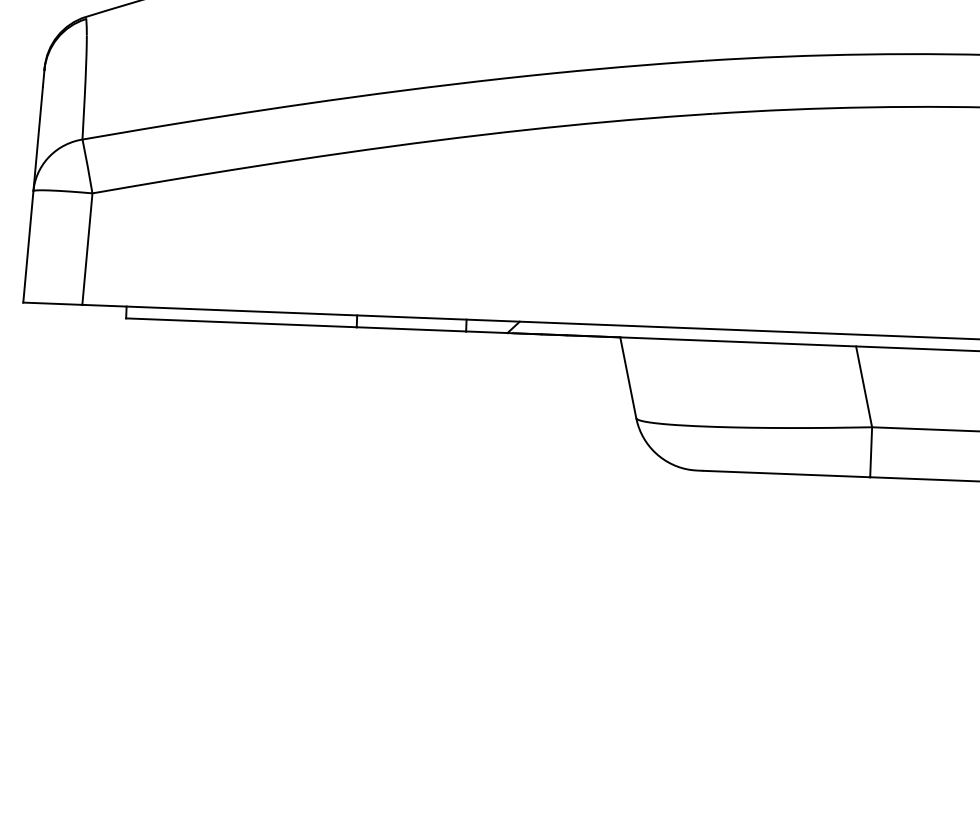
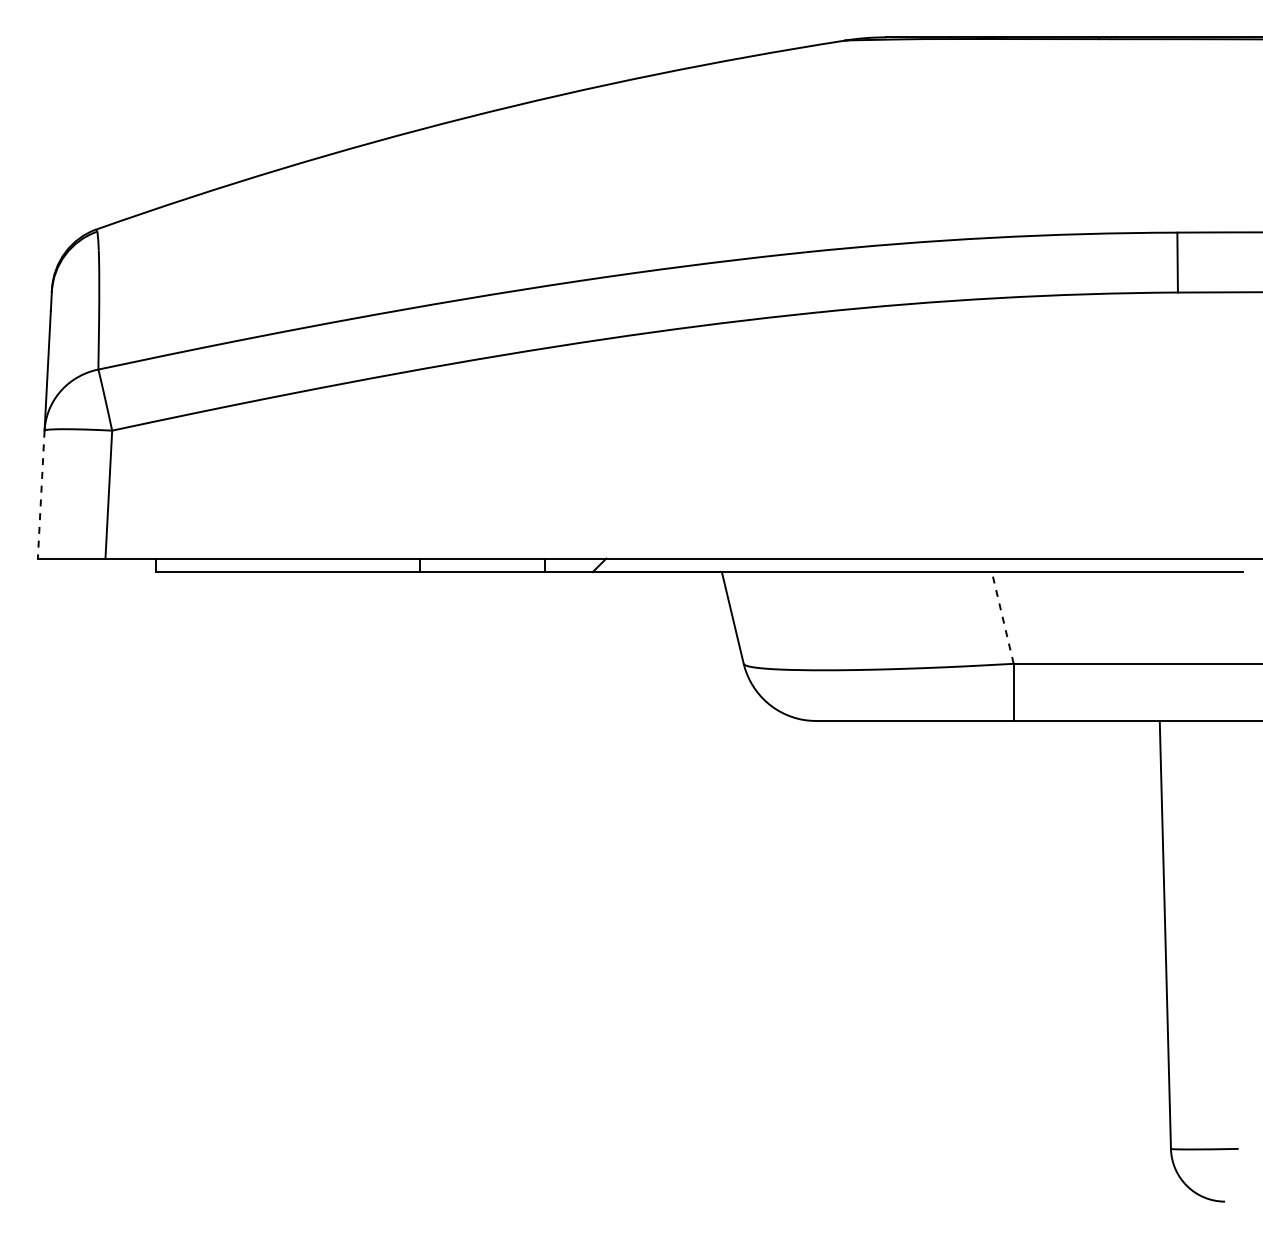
line: (28, 247) -> (41, 495), solid -> dashed
line: (863, 386) -> (1002, 617), solid -> dashed

